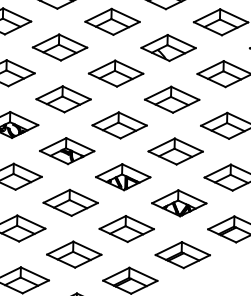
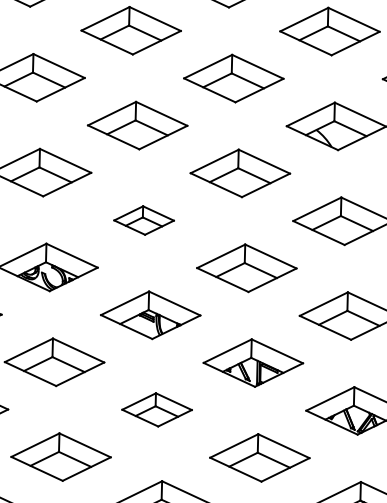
part: (63, 99) -> (143, 220), size x0.6
part: (70, 202) -> (156, 409), size x0.7

